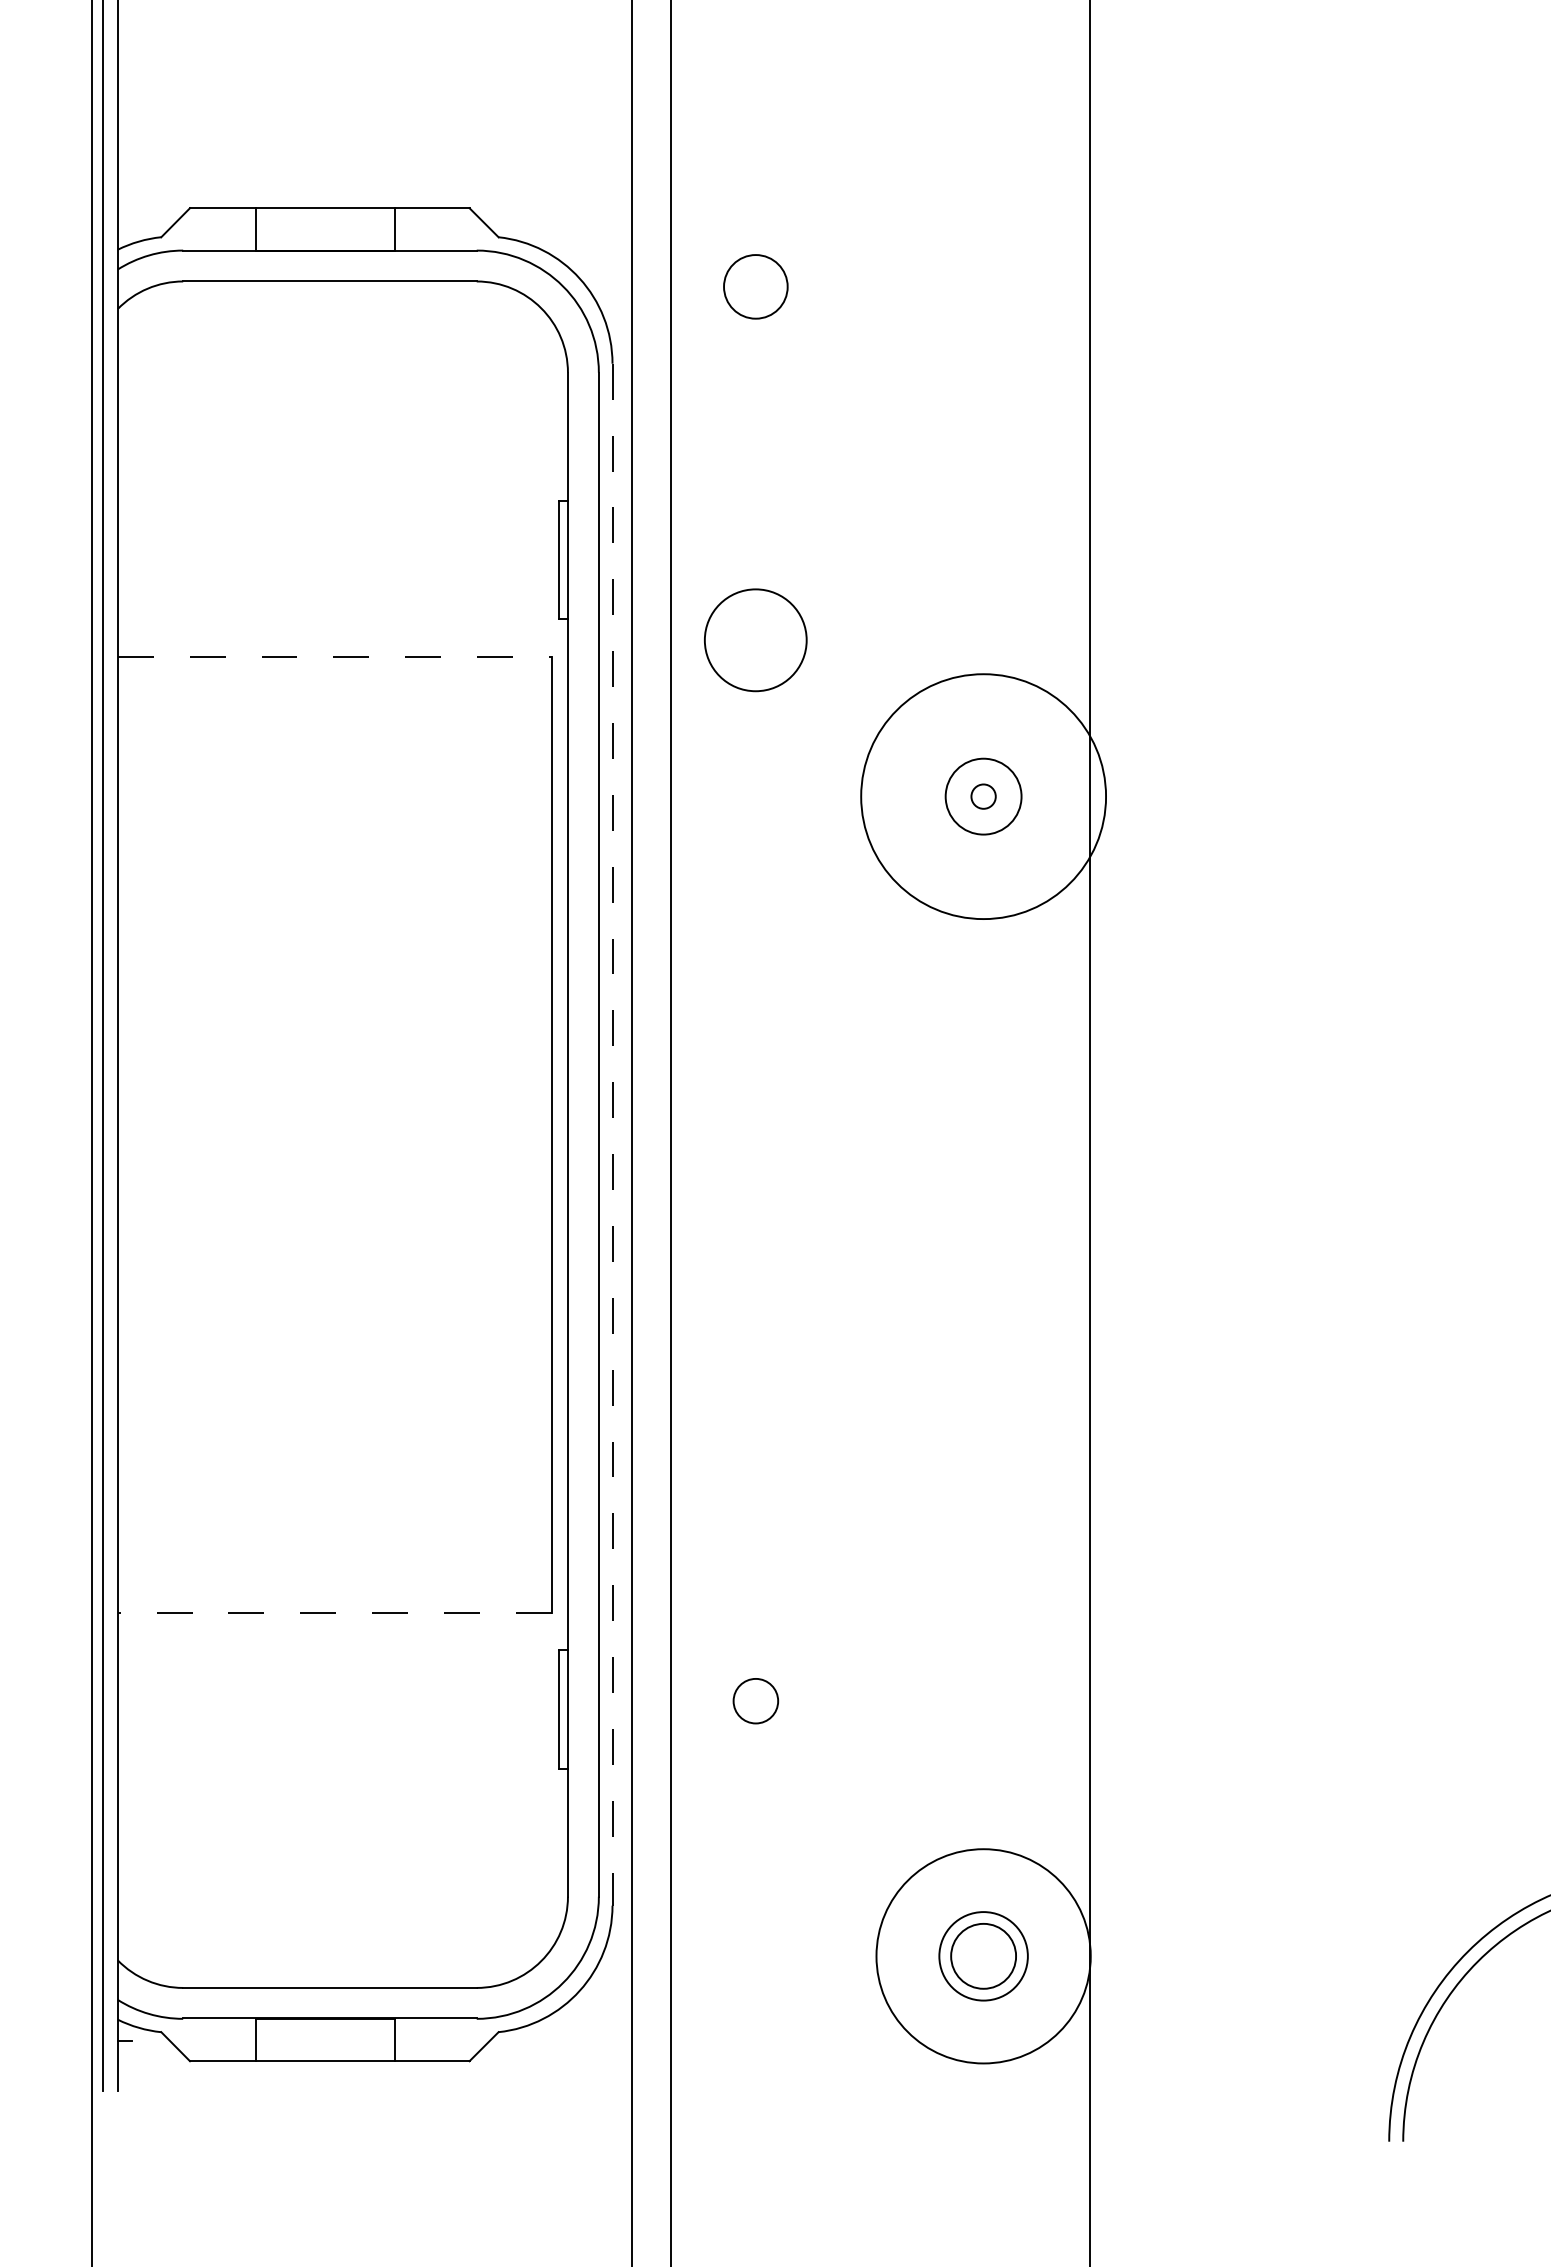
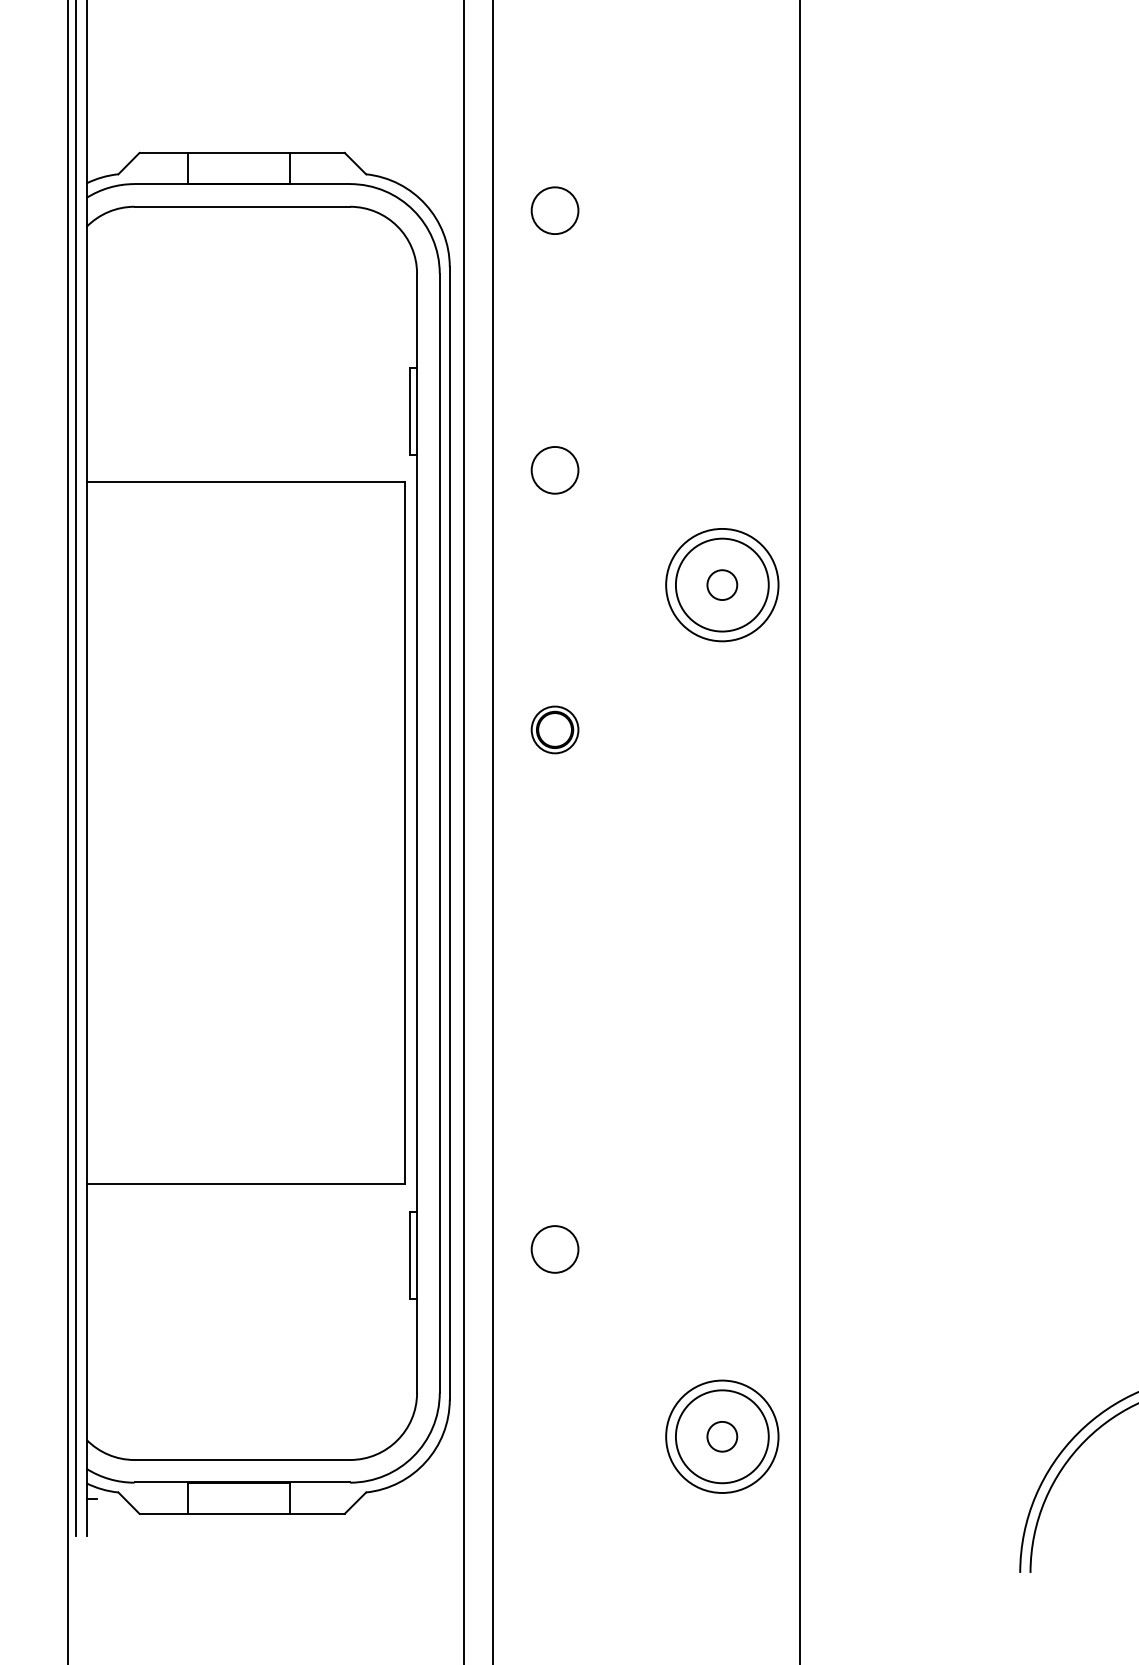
circle: (755, 640) -> (554, 470), size x0.62
line: (334, 656) -> (245, 482), dashed -> solid
circle: (983, 796) -> (722, 585), size x0.62
circle: (983, 796) -> (722, 585), size x1.67
circle: (983, 796) -> (722, 585), size x1.67
part: (755, 993) -> (554, 729), added
line: (612, 1134) -> (449, 833), dashed -> solid
line: (334, 1612) -> (245, 1184), dashed -> solid
circle: (755, 1700) -> (554, 1248), size x1.43
circle: (983, 1955) -> (722, 1436), size x0.71
circle: (983, 1956) -> (722, 1436), size x0.62
circle: (983, 1956) -> (722, 1436), size x1.43

